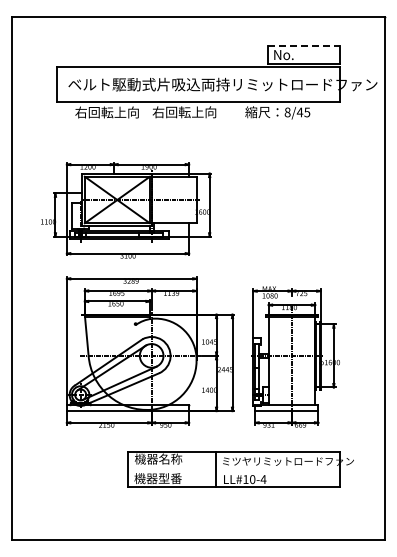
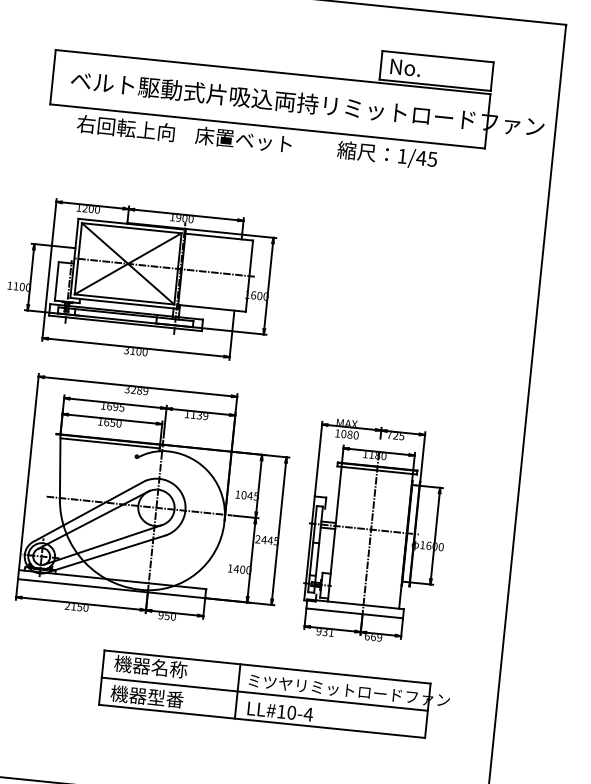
line: (304, 45) -> (438, 56), dashed -> solid
text: (184, 112) -> (244, 140), 右回転上向 -> 床置ベット
text: (287, 112) -> (402, 156), 8/45 -> 1/45
line: (233, 469) -> (264, 694), added

